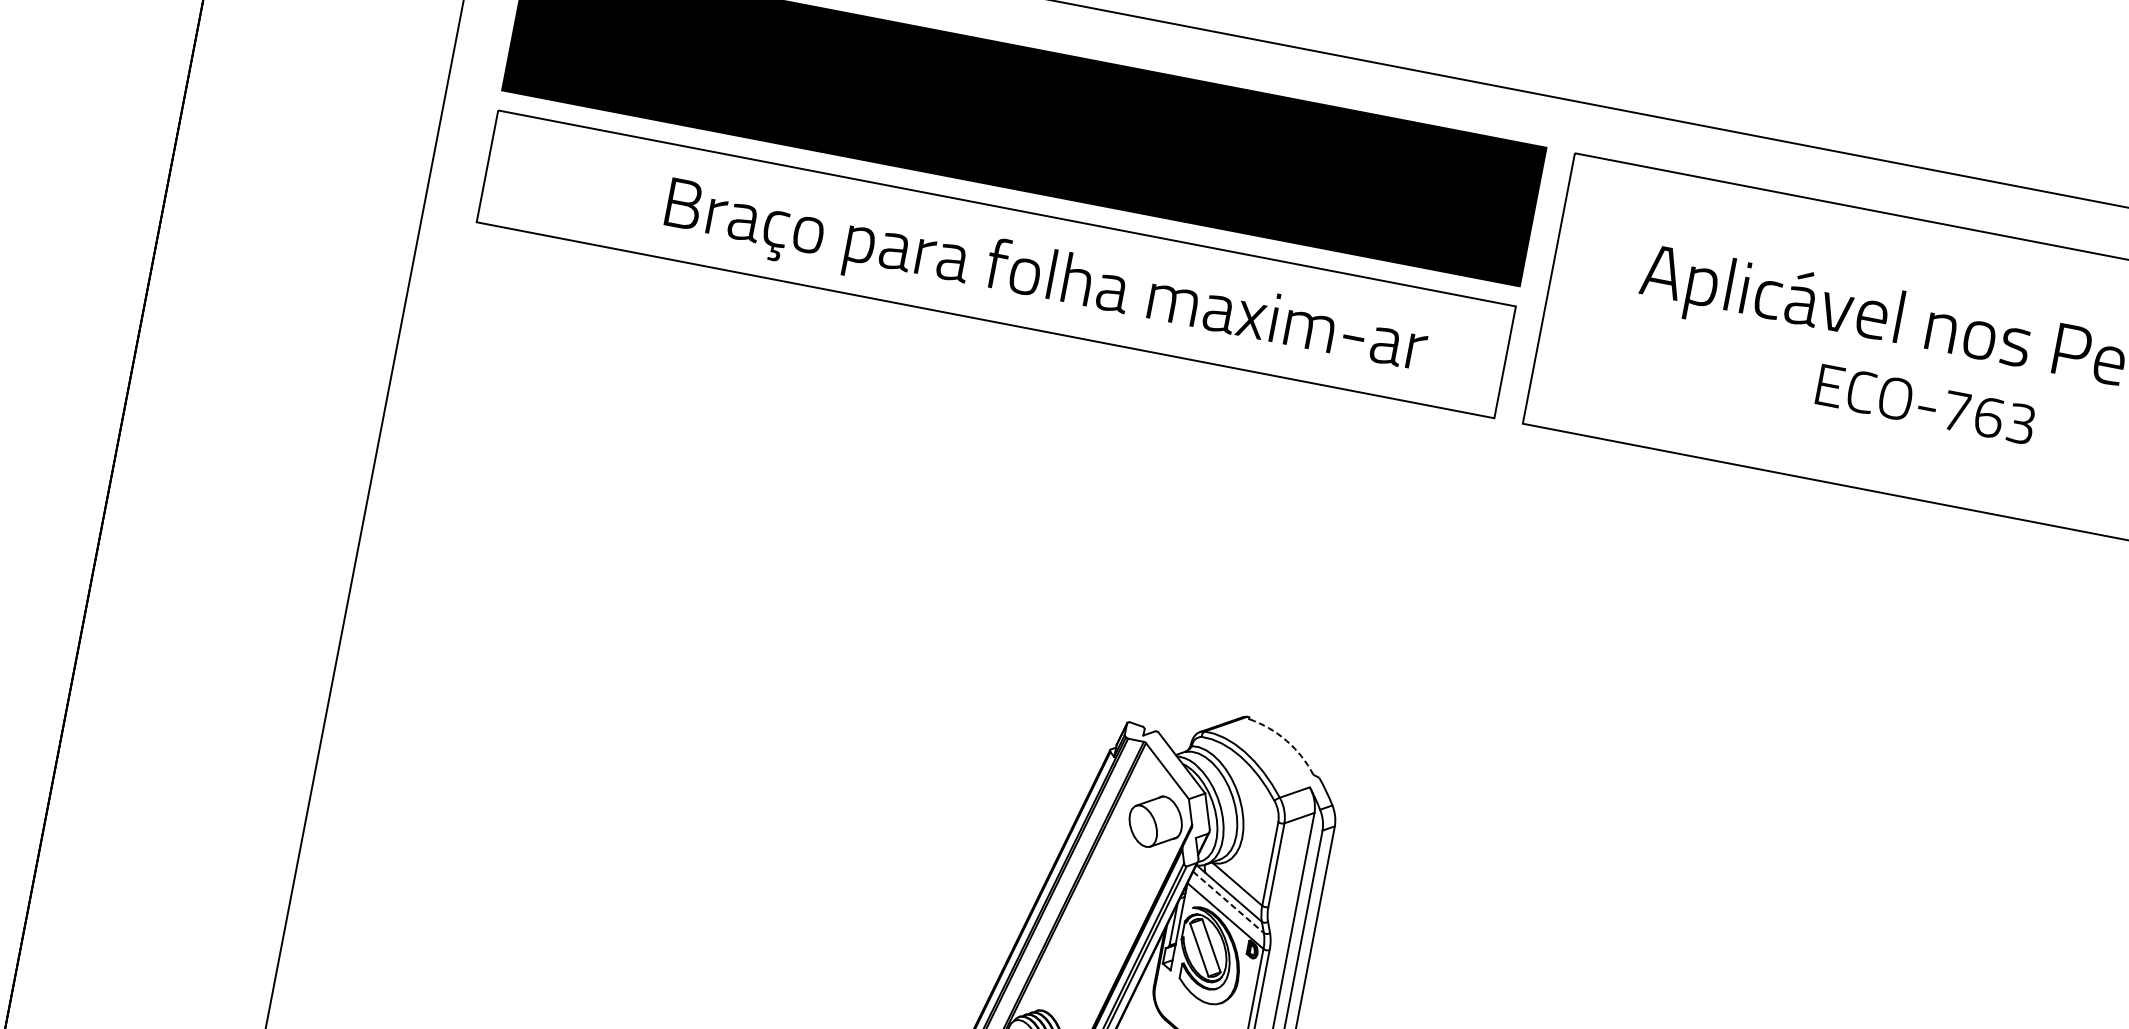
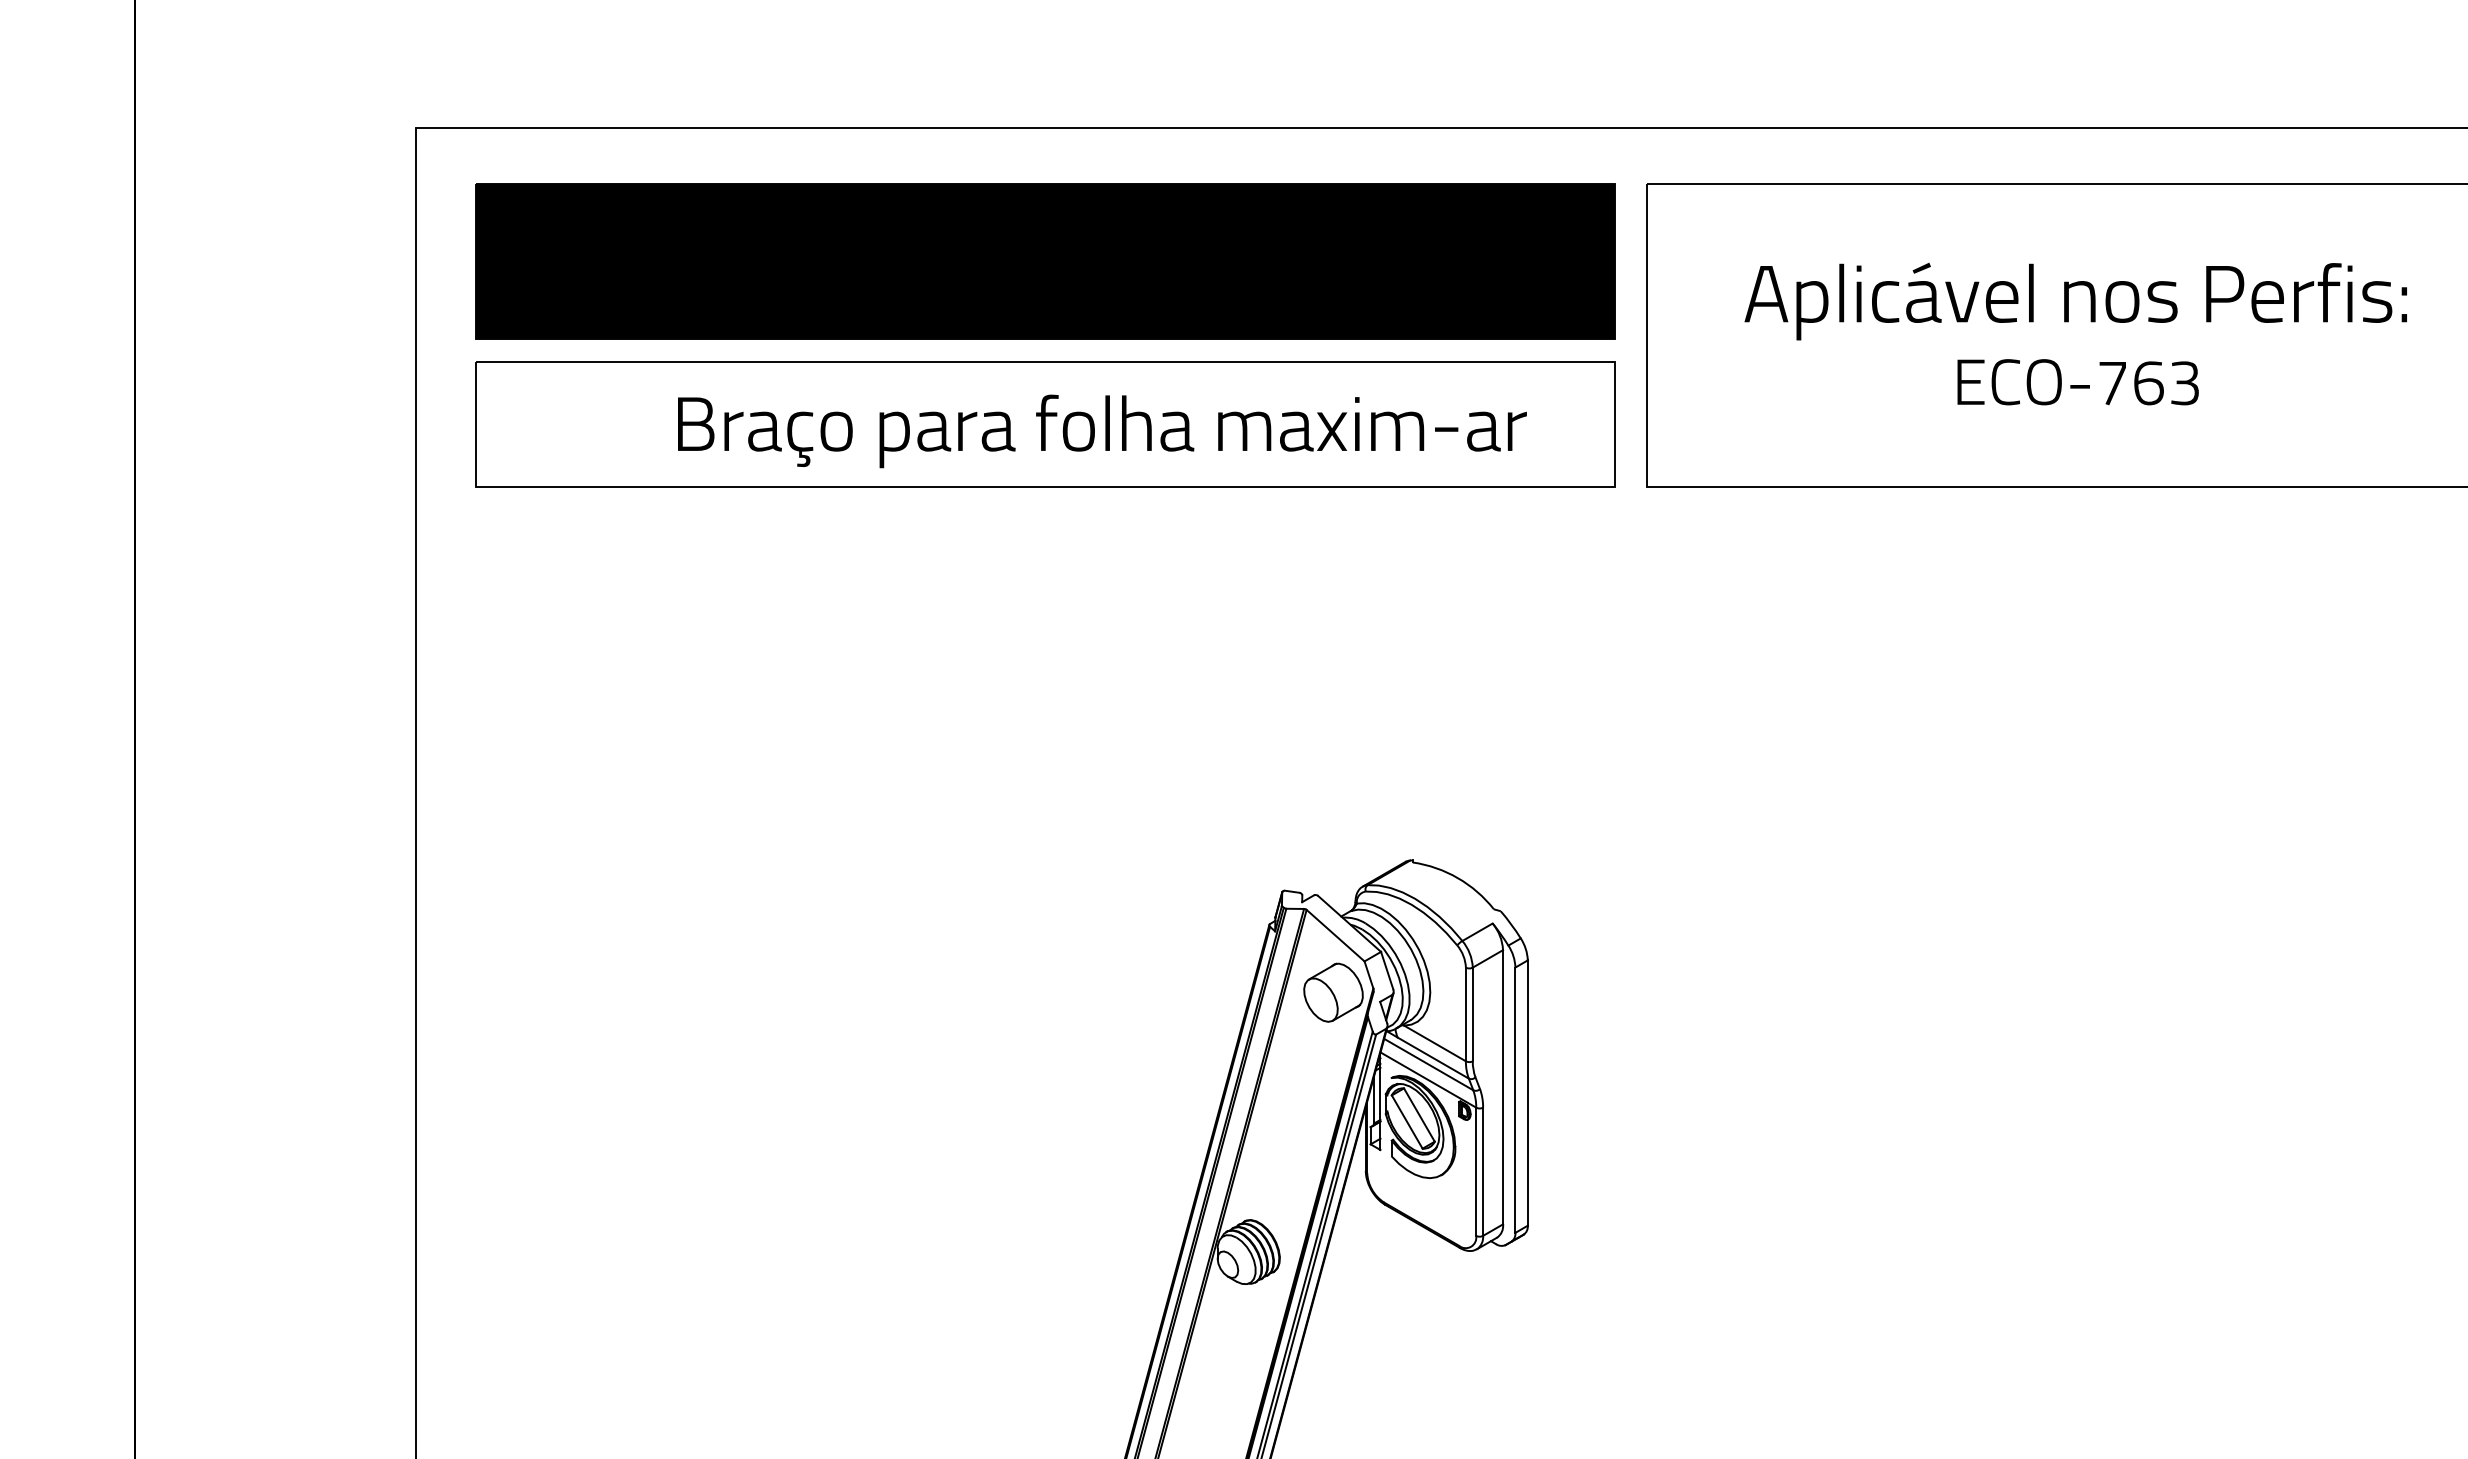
arc: (1286, 741) -> (1457, 878), dashed -> solid
line: (1229, 902) -> (1429, 1064), dashed -> solid

